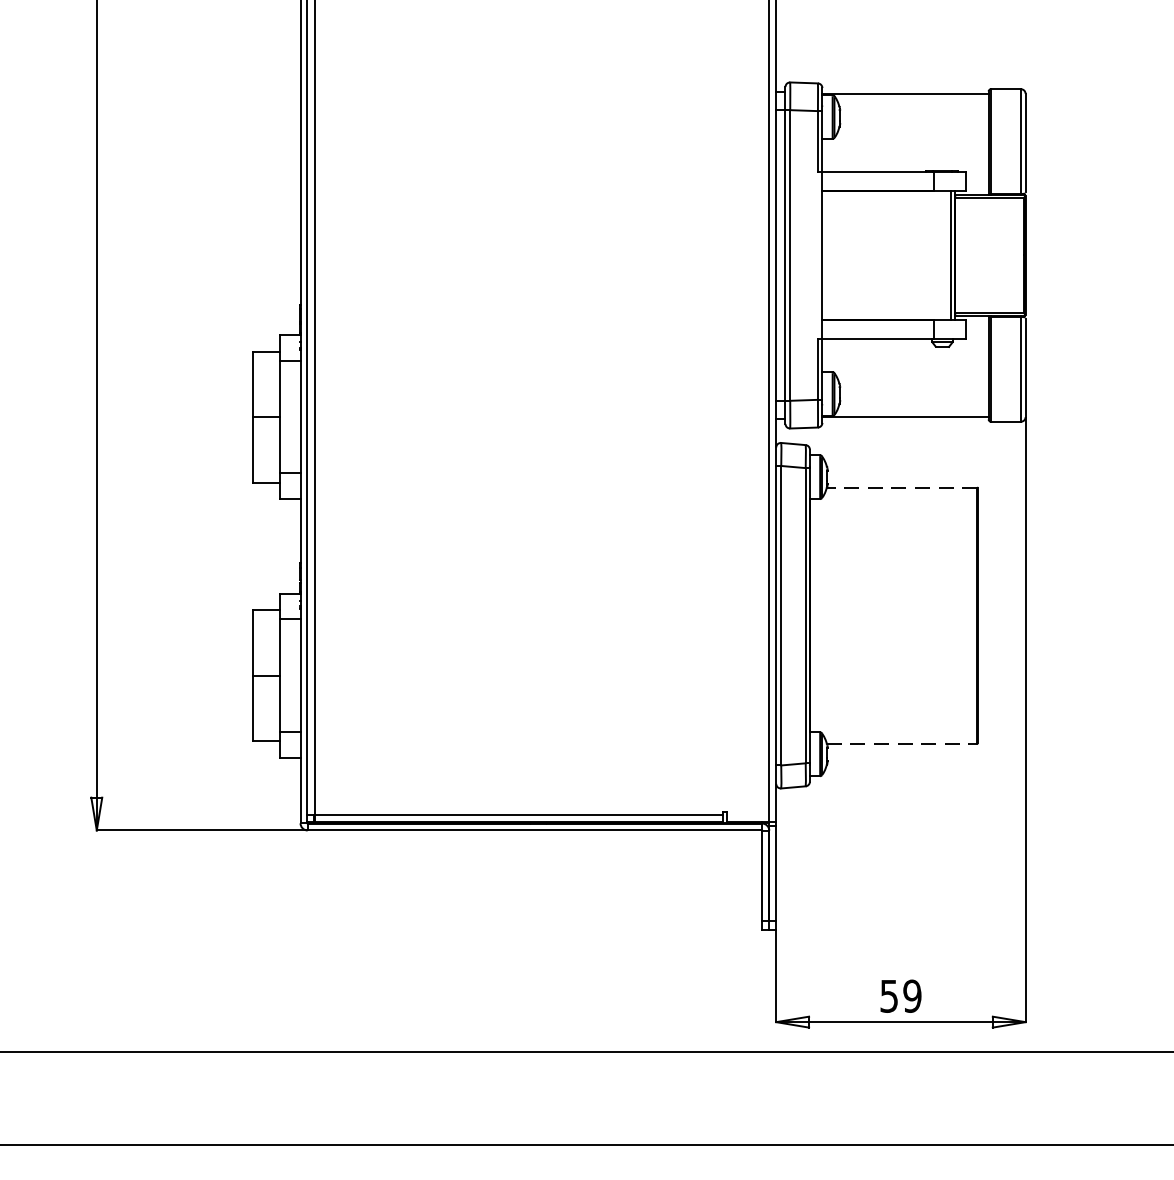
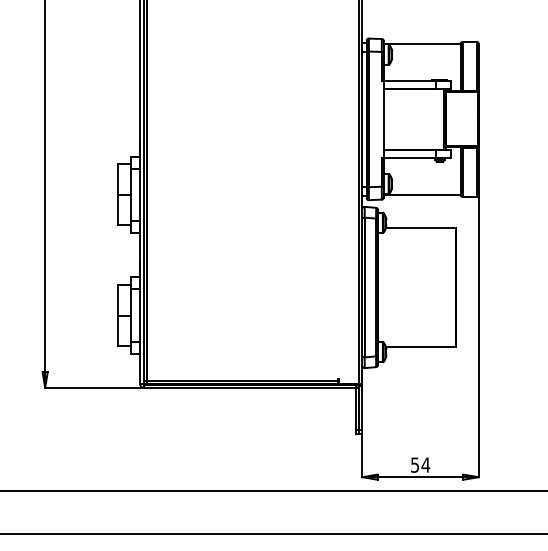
line: (900, 487) -> (420, 227), dashed -> solid
line: (903, 744) -> (421, 347), dashed -> solid
text: (911, 994) -> (425, 464), 59 -> 54

